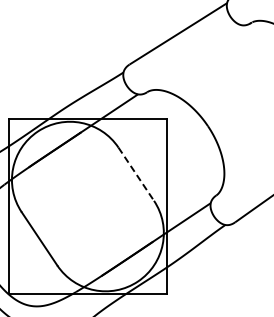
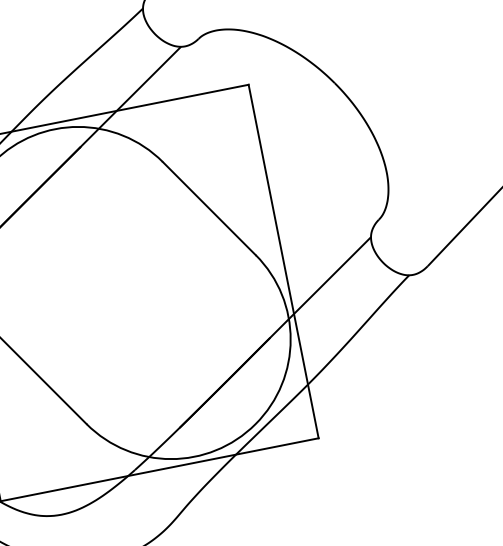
line: (136, 174) -> (209, 208), dashed -> solid

